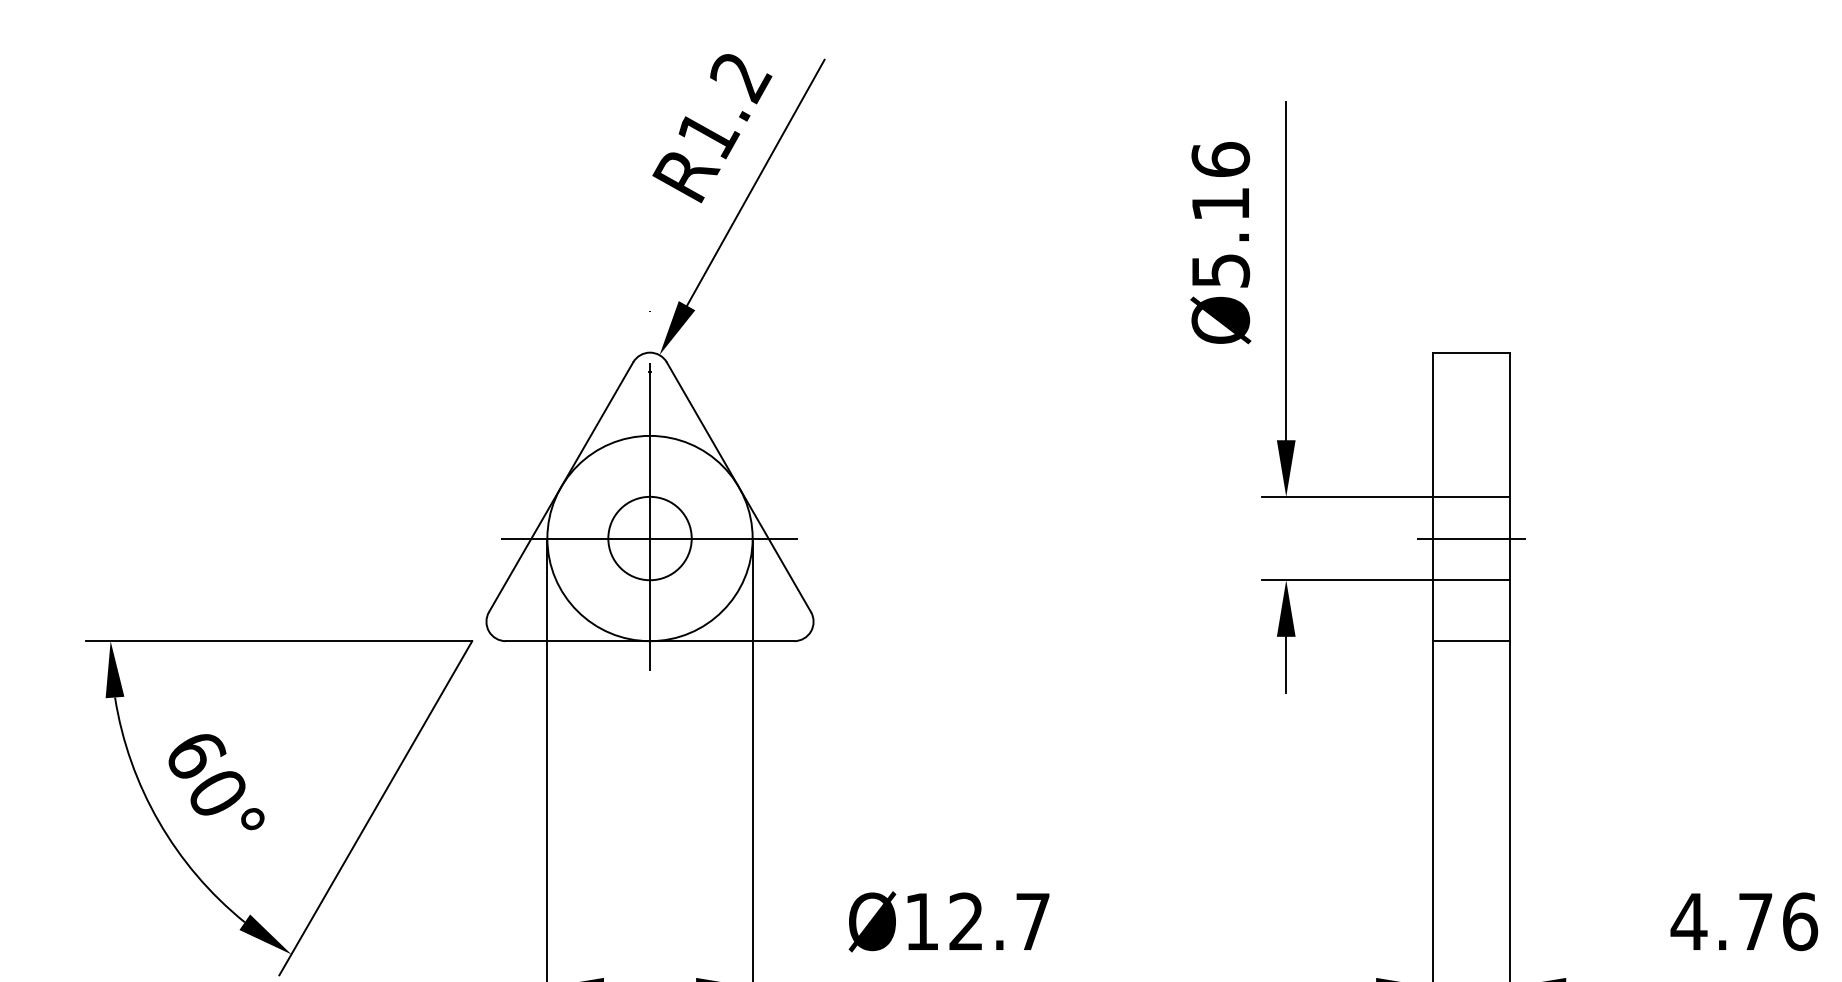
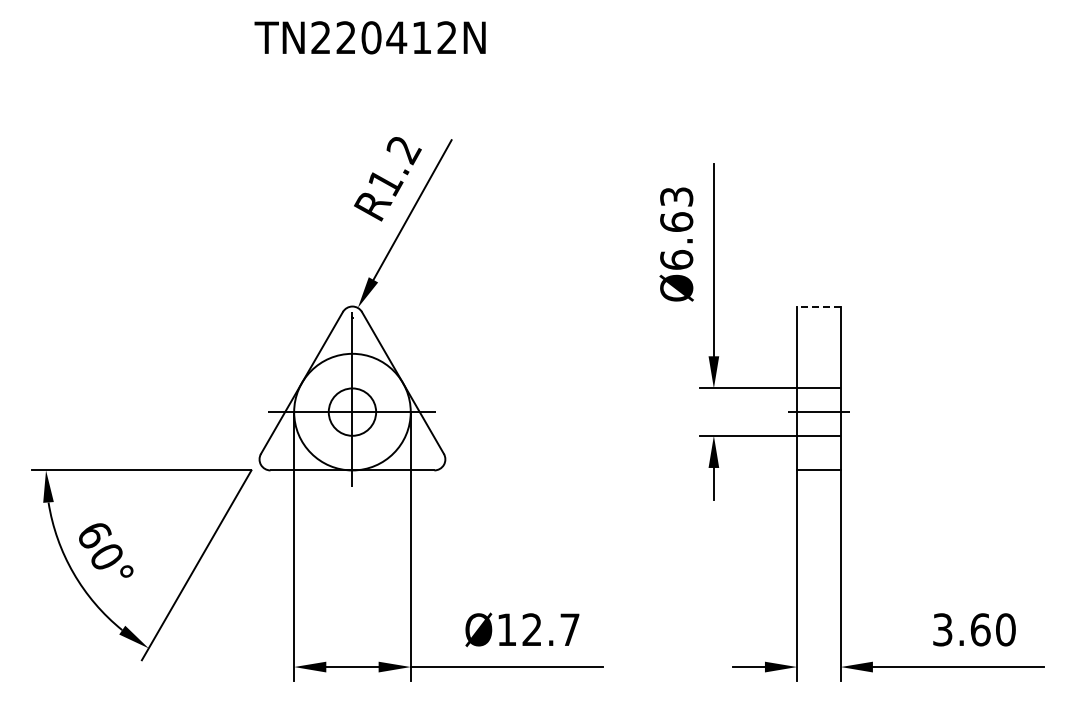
text: (1220, 213) -> (676, 227), Ø5.16 -> Ø6.63
line: (1470, 352) -> (818, 306), solid -> dashed
text: (1743, 921) -> (973, 629), 4.76 -> 3.60

